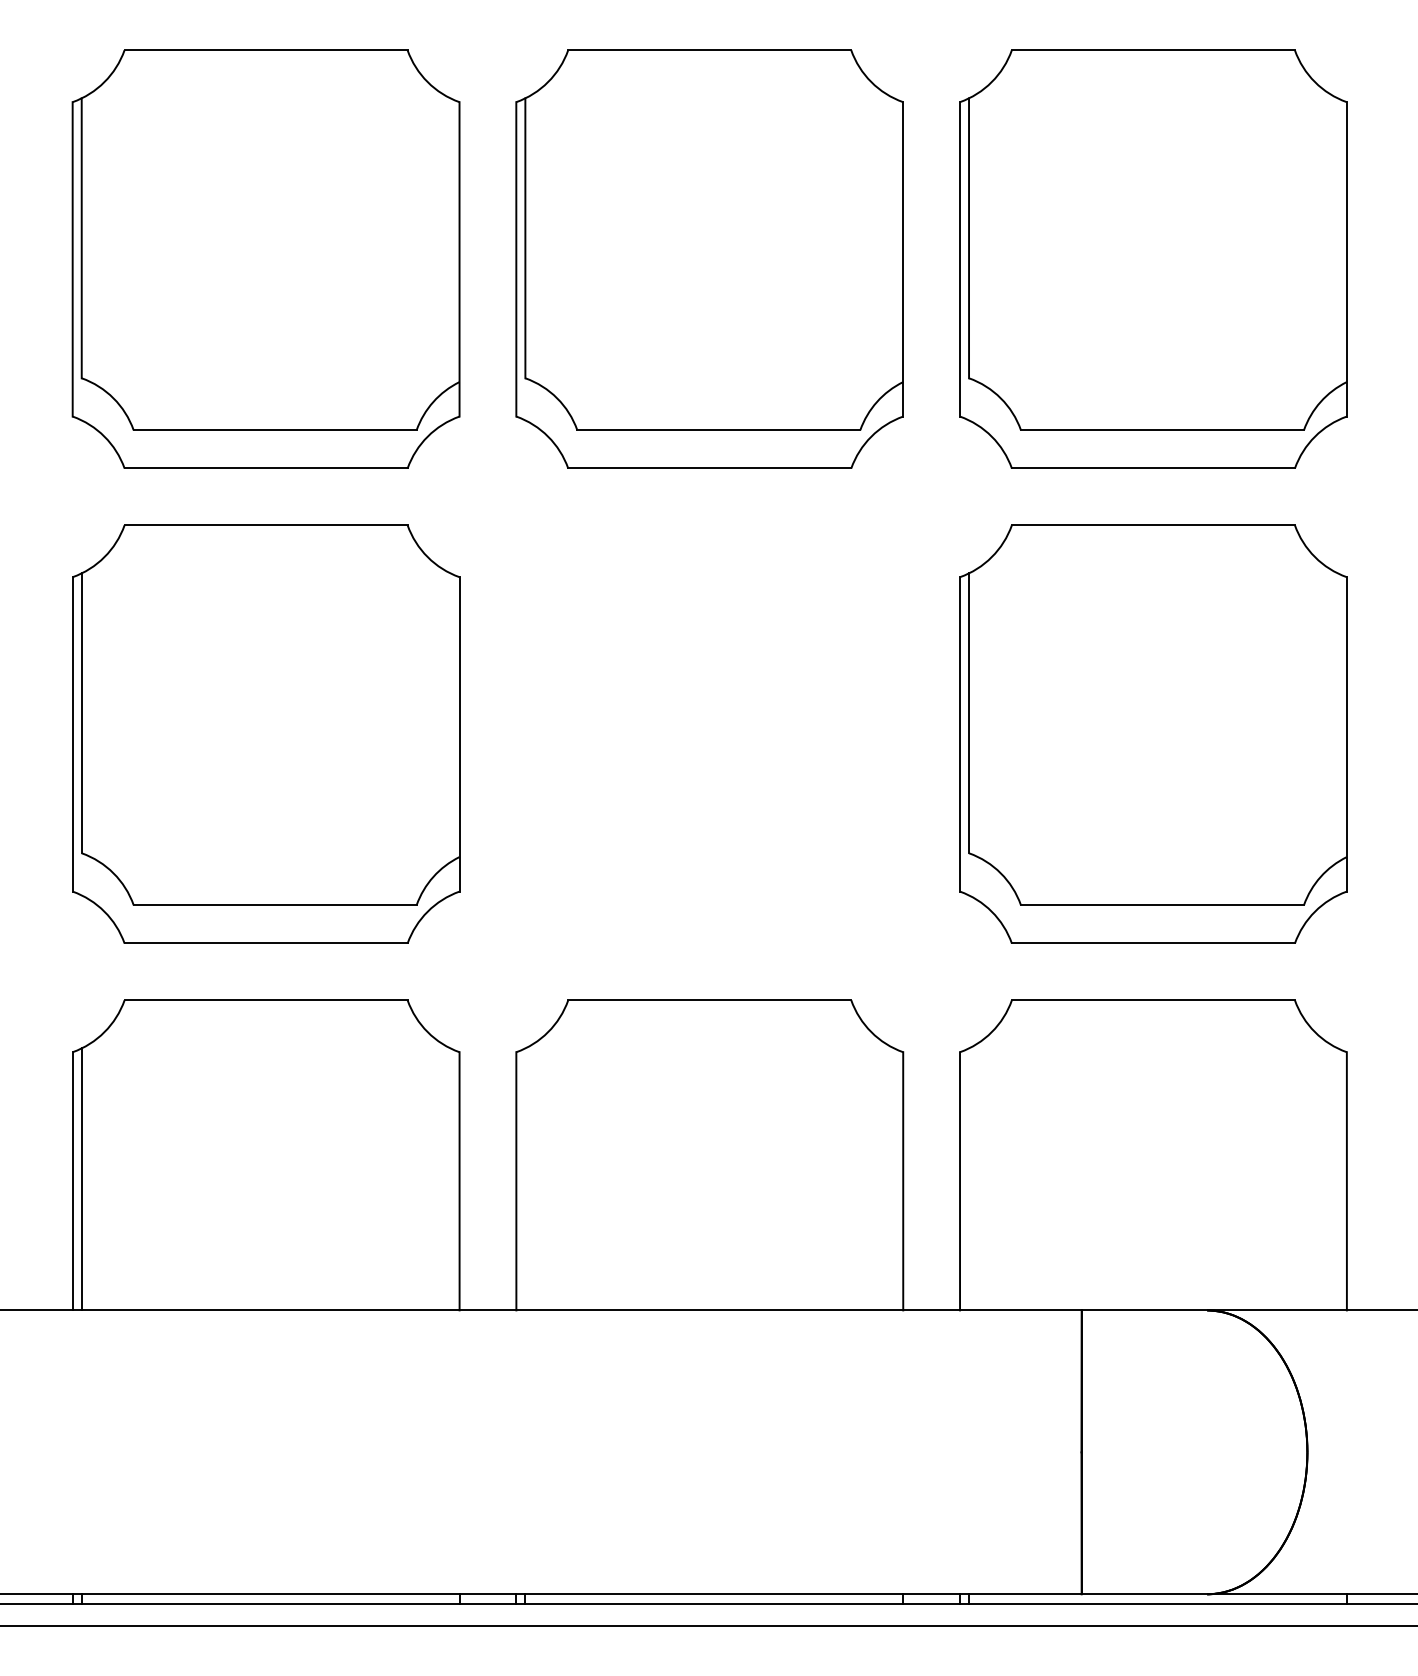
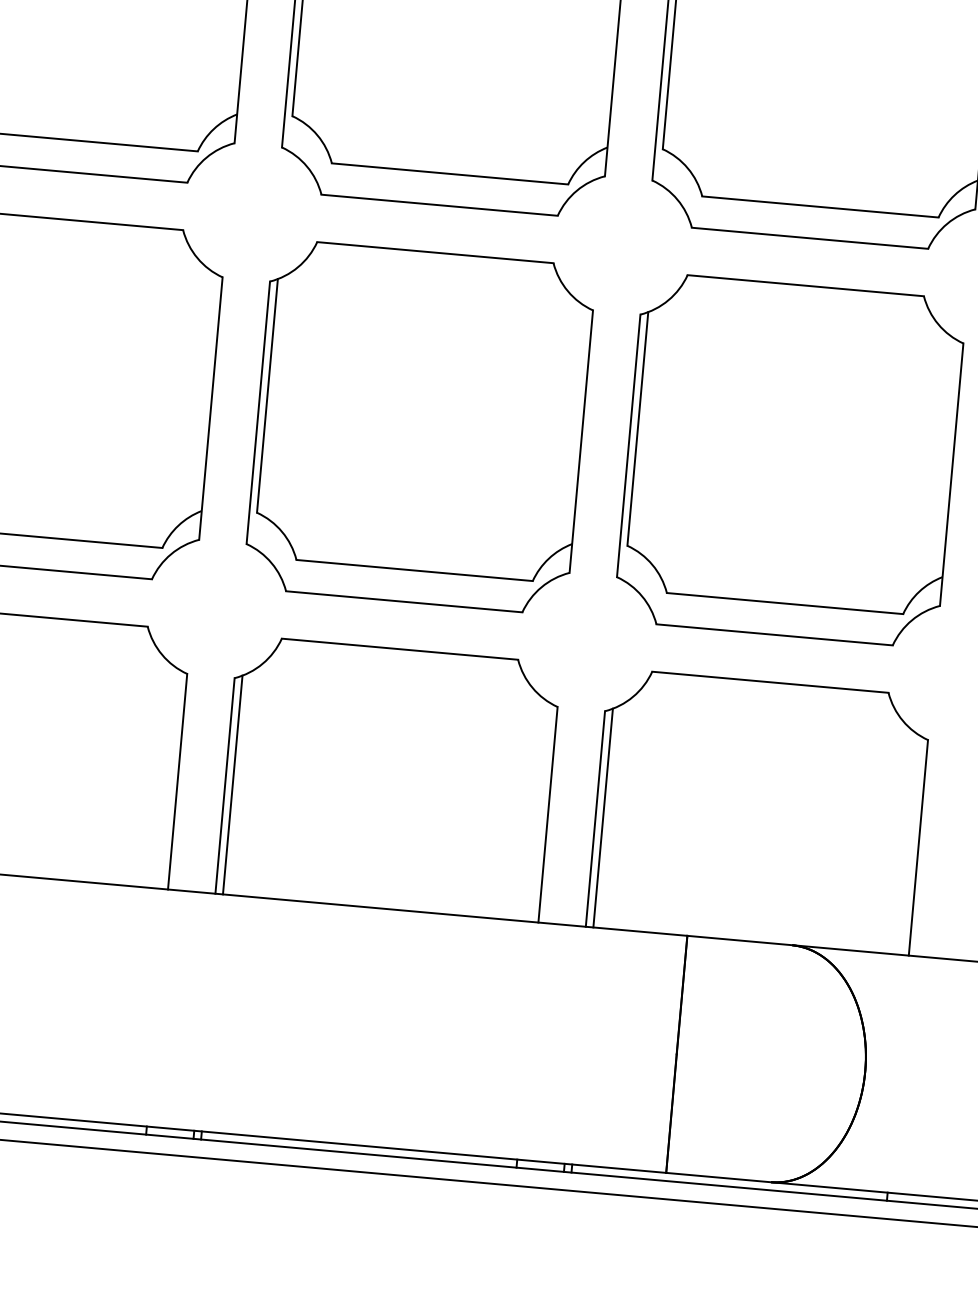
part: (709, 733) -> (419, 426), added
line: (525, 1179) -> (232, 785), added
line: (969, 1179) -> (603, 818), added

